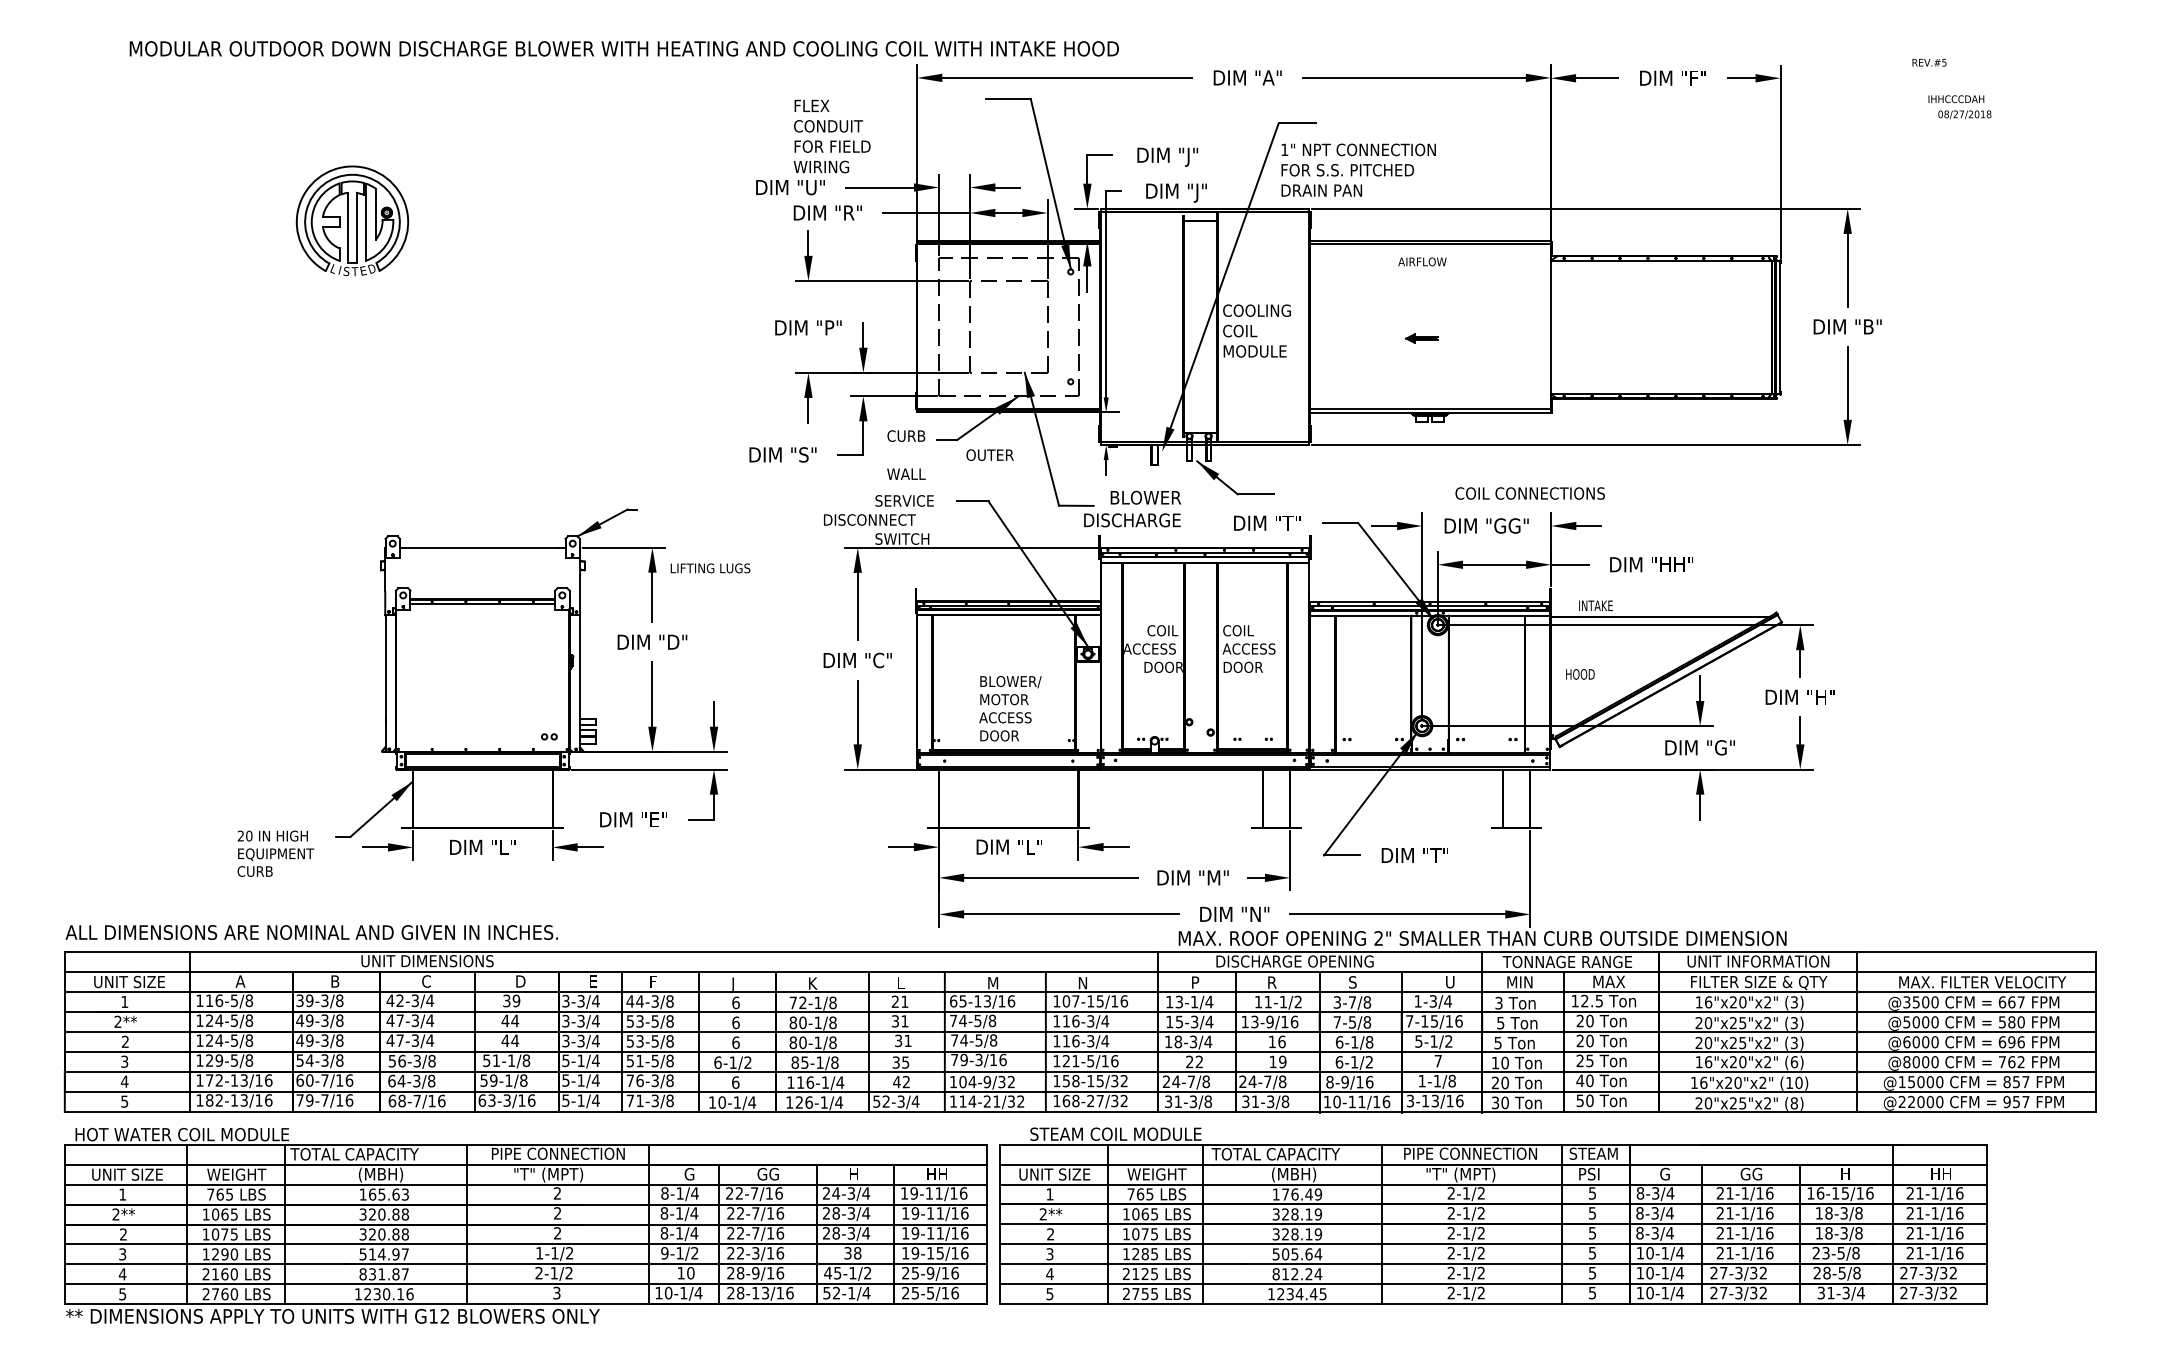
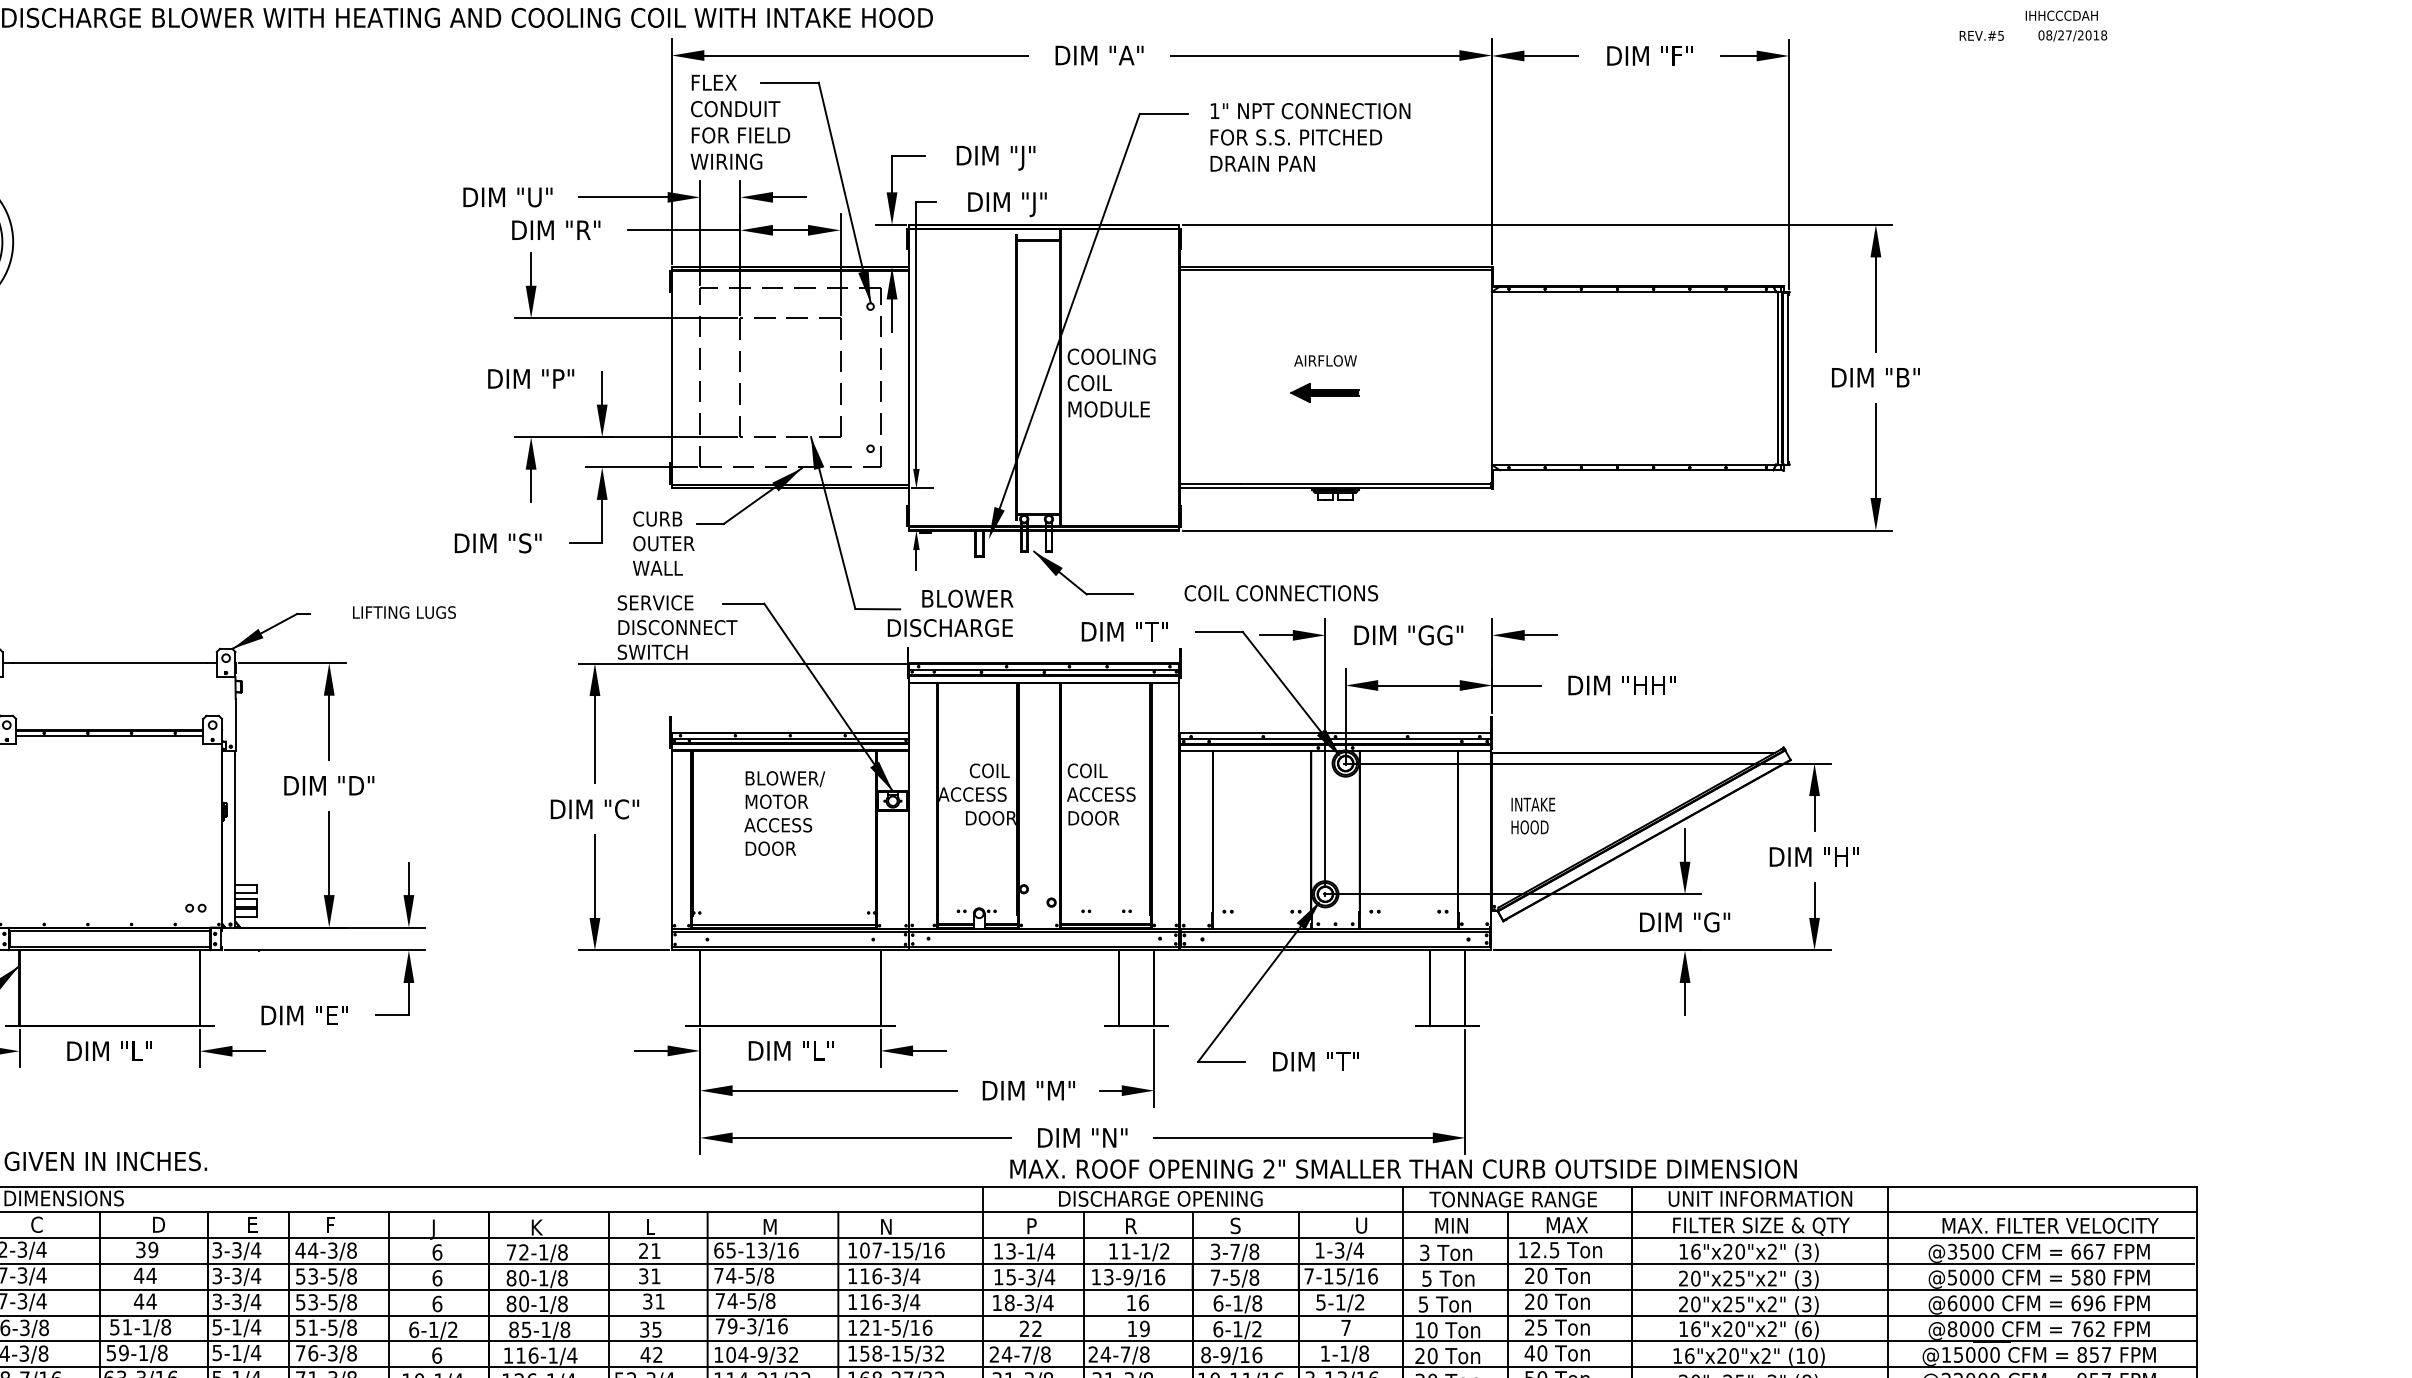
text: (1959, 107) -> (2065, 26), moved
text: (831, 136) -> (739, 122), moved
text: (1358, 169) -> (1310, 136), moved
text: (1422, 261) -> (1325, 360), moved
part: (1421, 338) -> (1324, 392), size x1.67
text: (989, 454) -> (663, 542), moved
text: (1529, 493) -> (1280, 593), moved
text: (869, 519) -> (677, 626), moved
text: (710, 568) -> (404, 612), moved
text: (1595, 605) -> (1532, 804), moved
text: (1010, 708) -> (784, 813), moved

